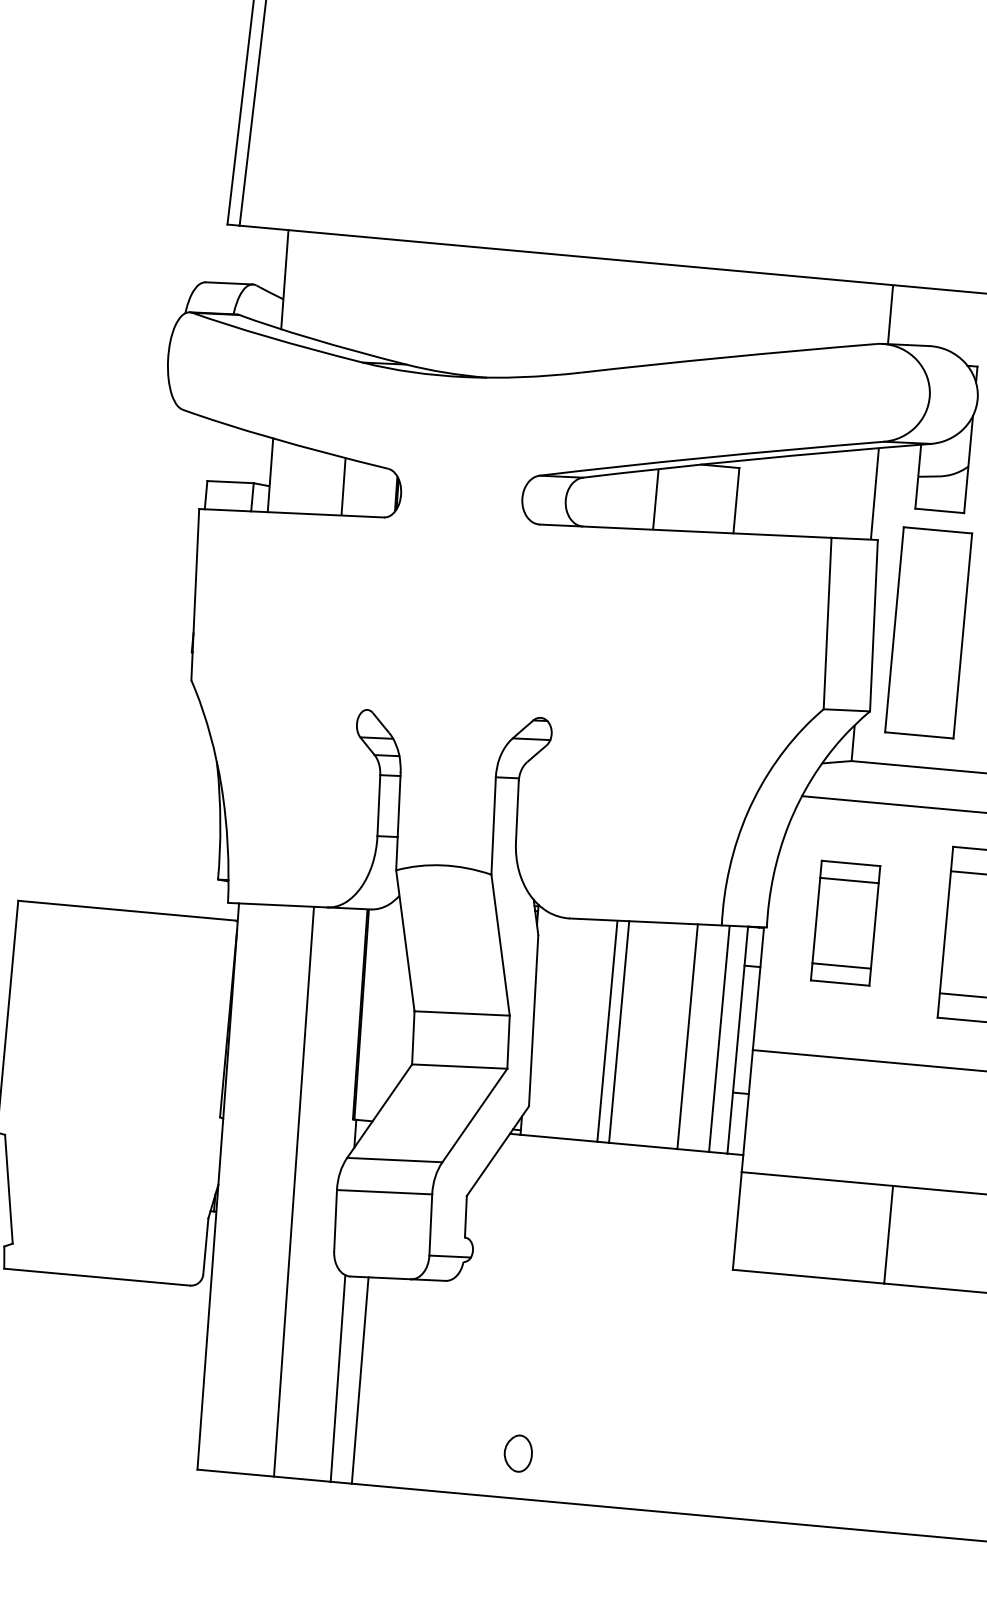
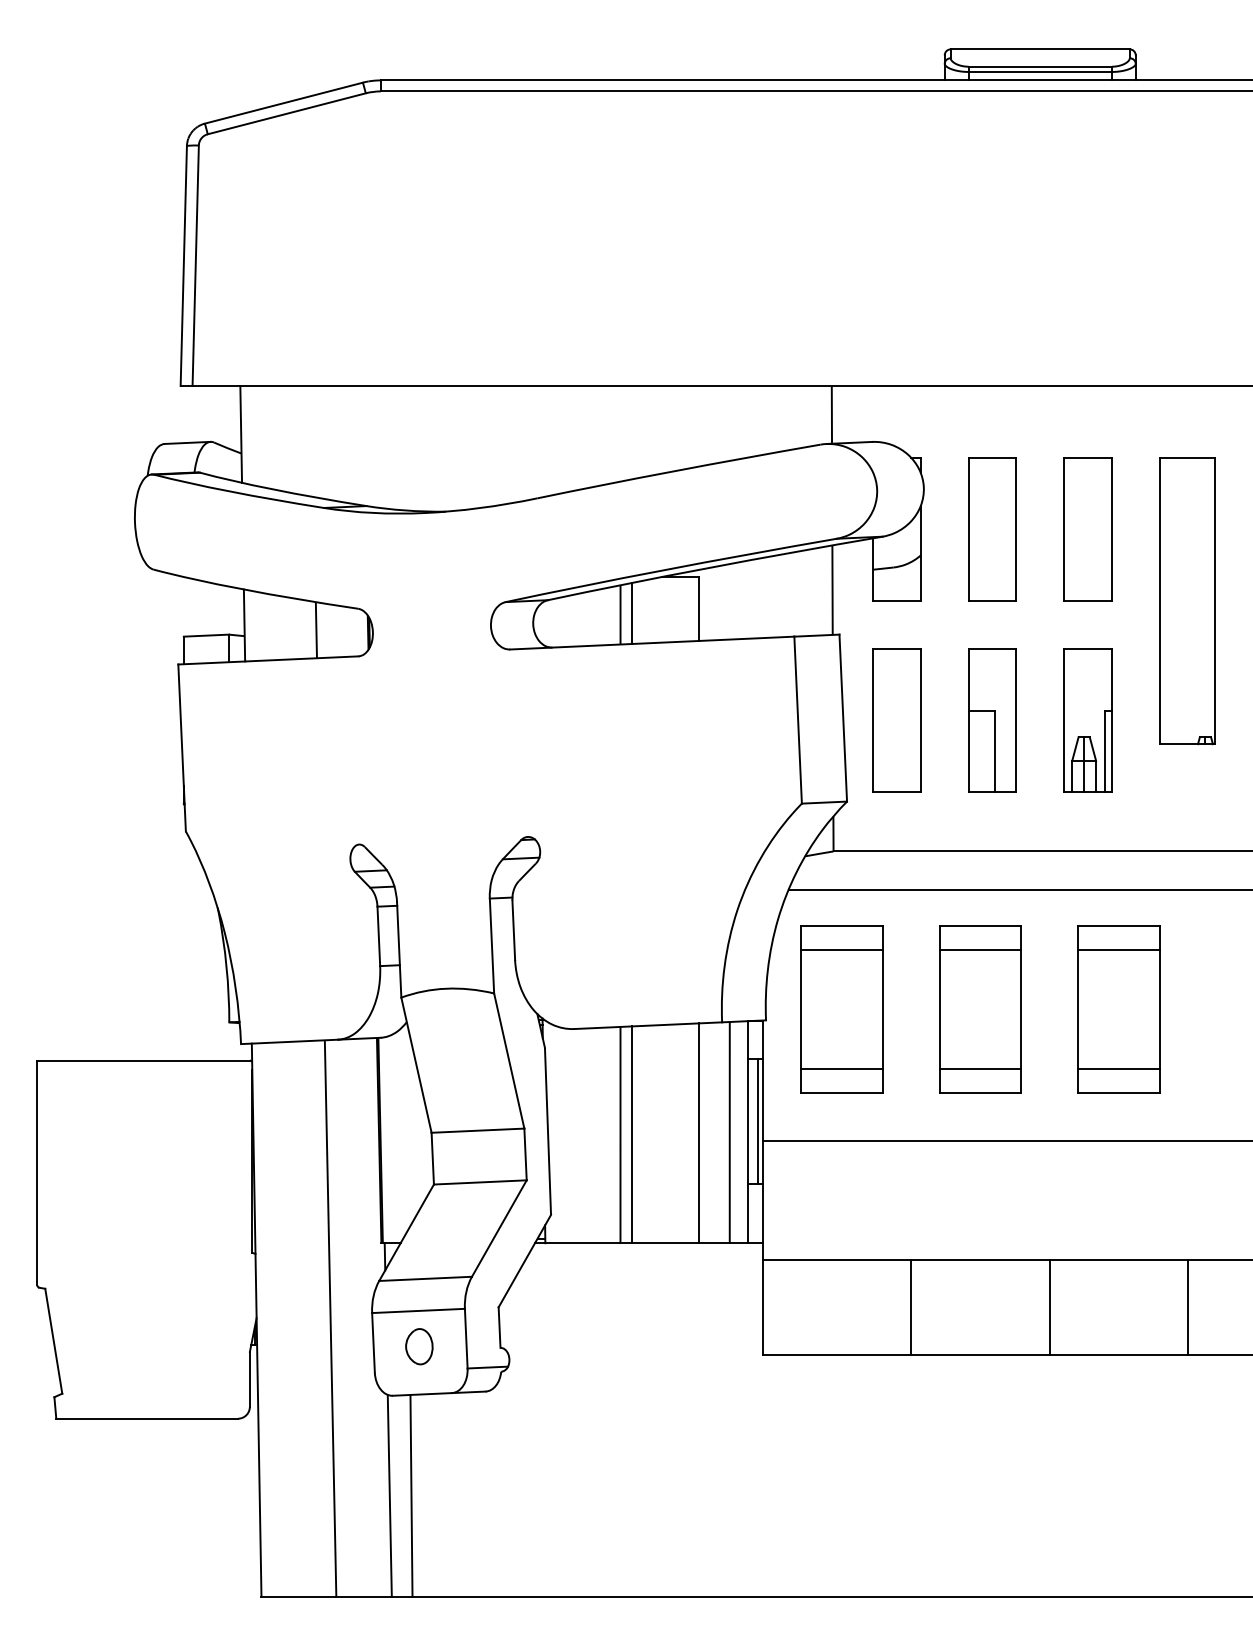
line: (667, 499) -> (631, 613), added
part: (928, 633) -> (896, 720), size x0.71
part: (845, 923) -> (841, 1009), size x1.43
line: (749, 1030) -> (758, 1121), added
part: (518, 1453) -> (419, 1346), moved

